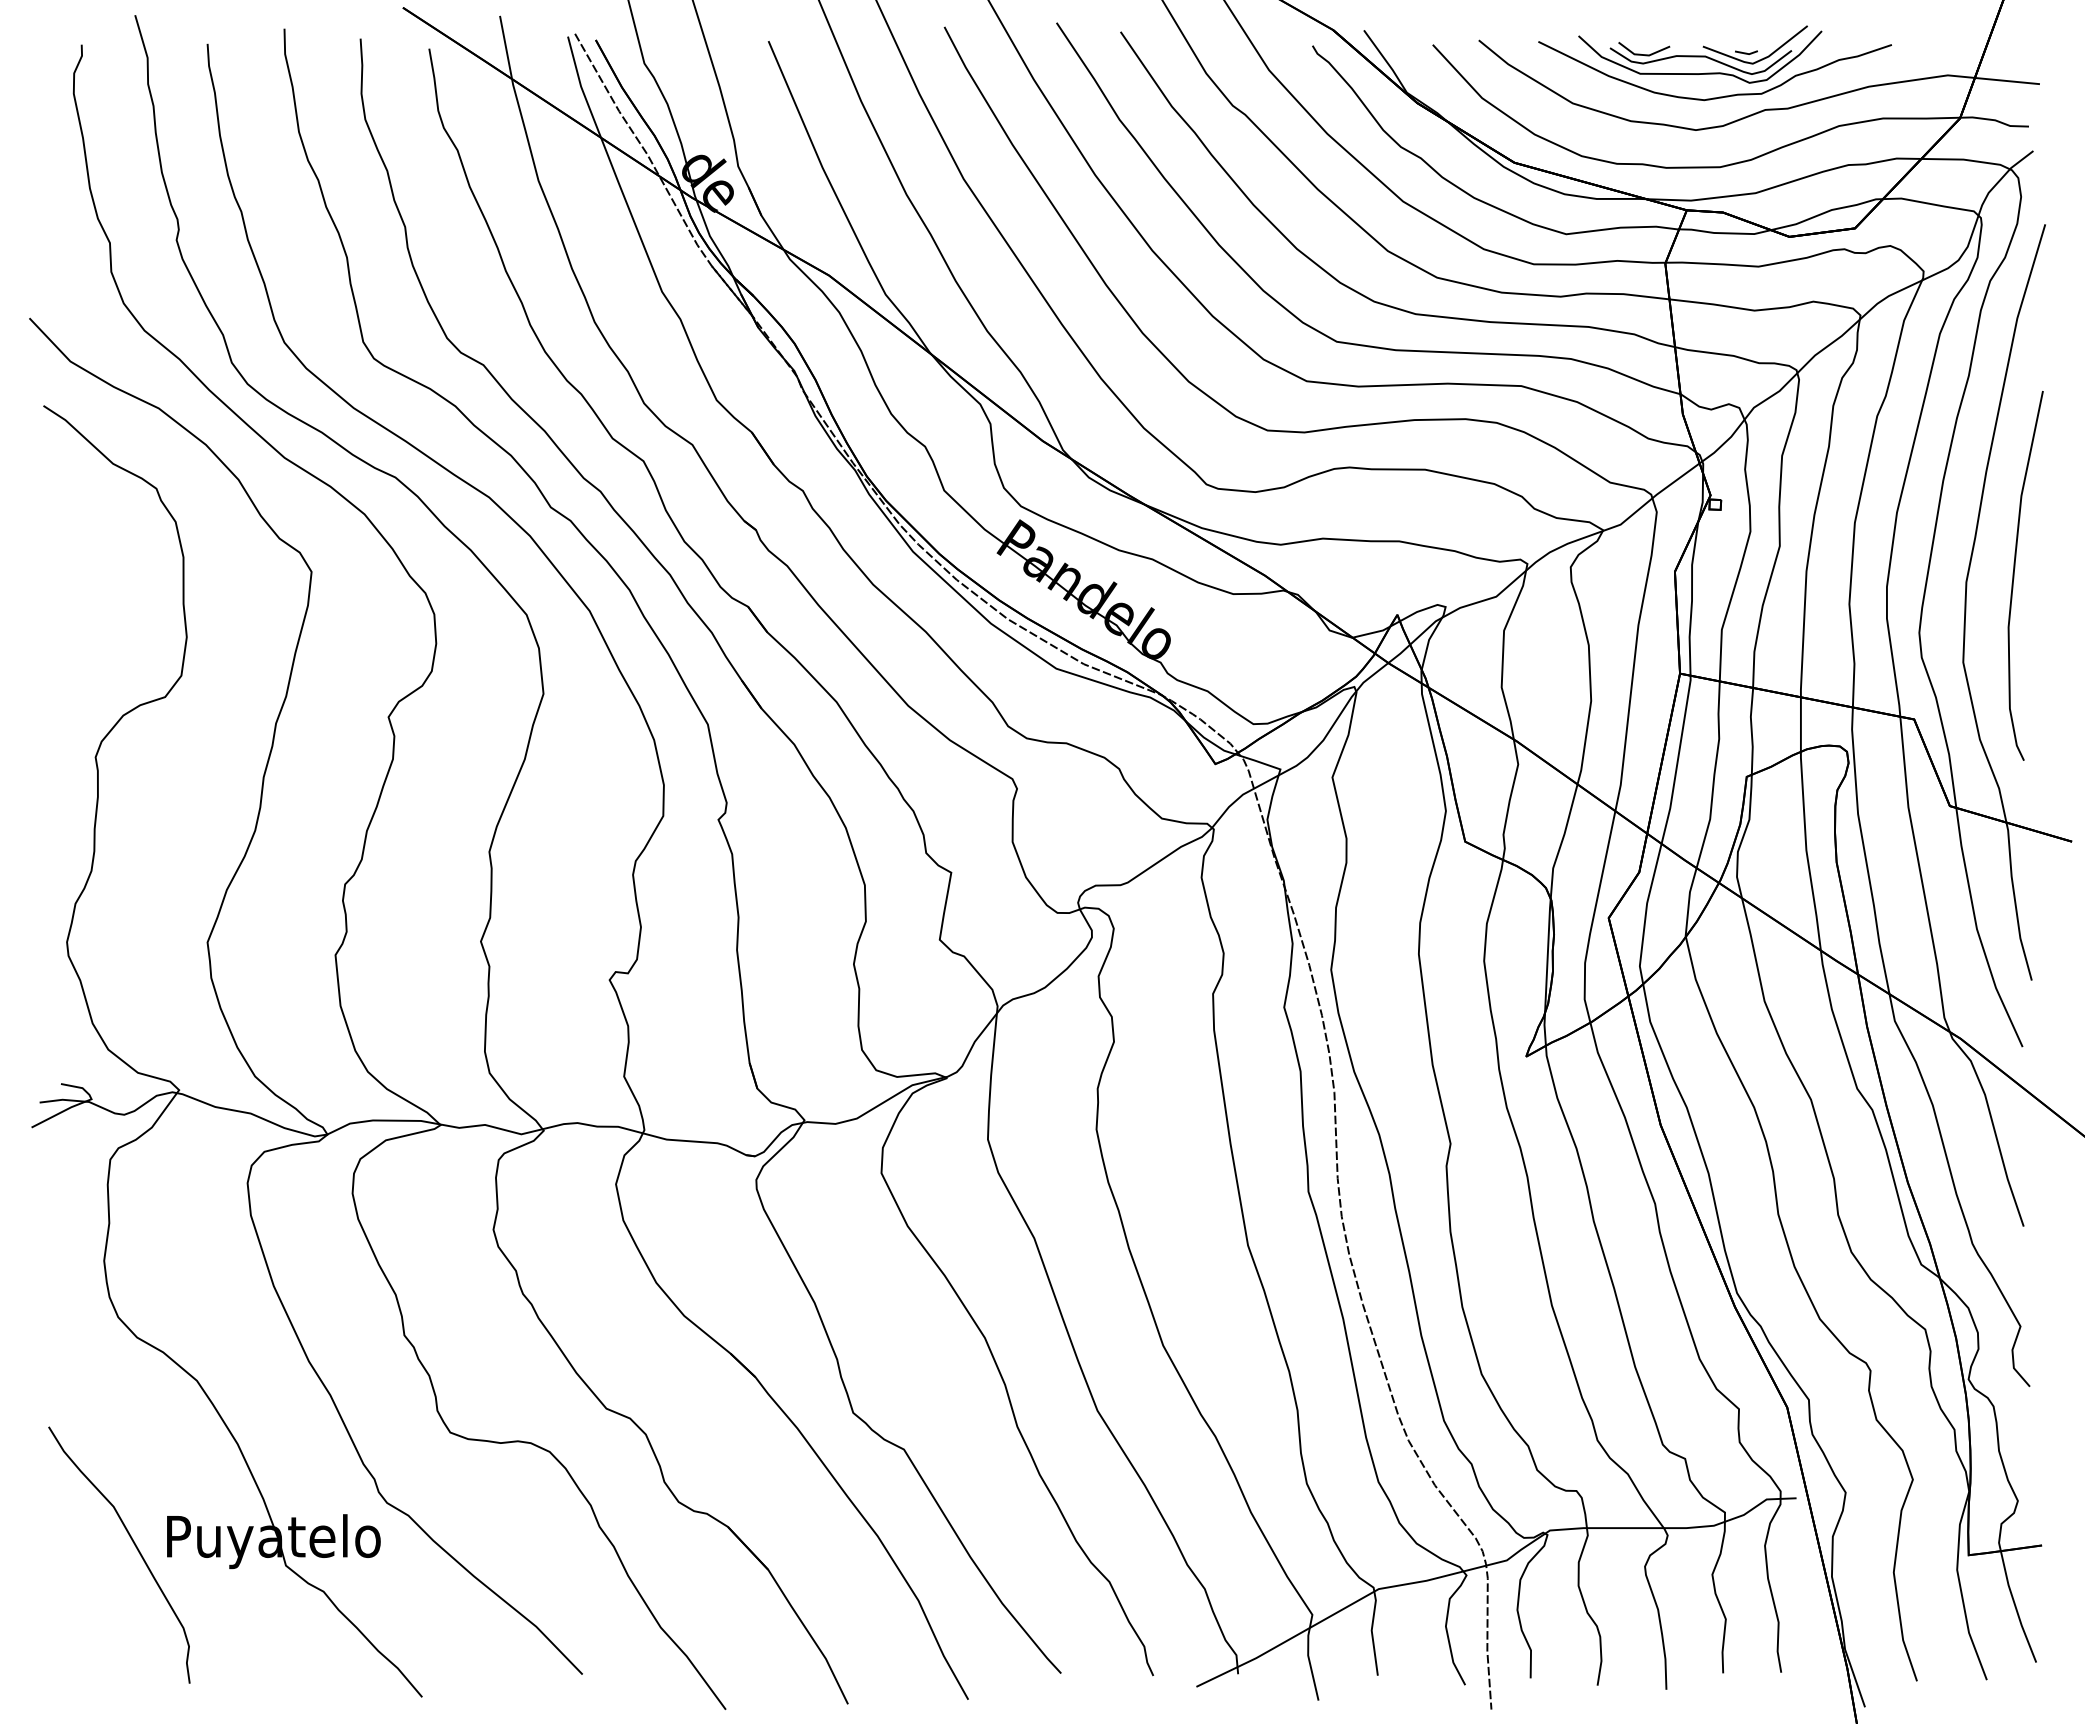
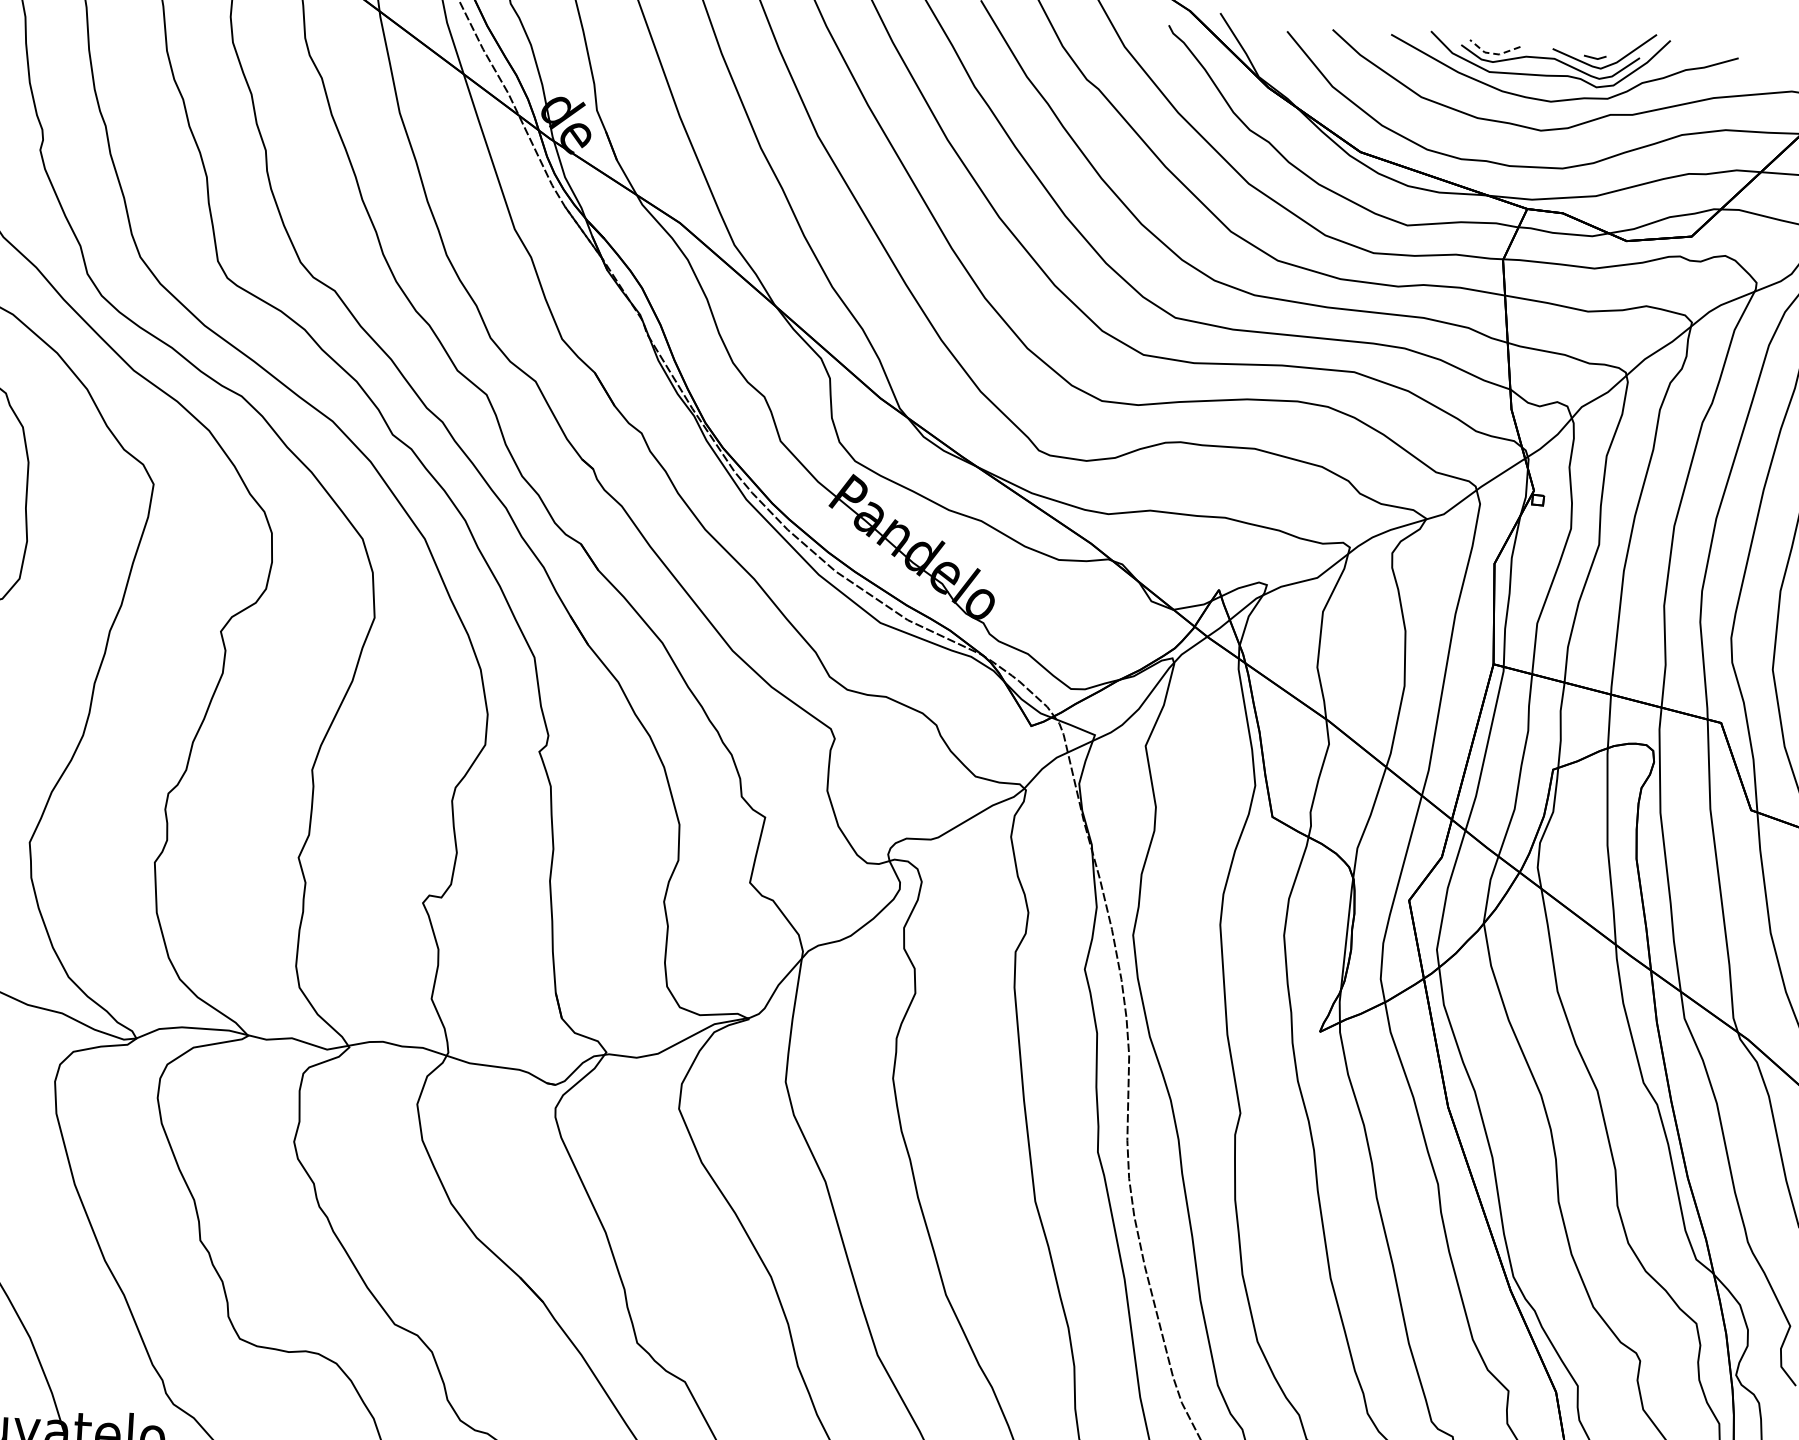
line: (1643, 55) -> (1493, 54), solid -> dashed

